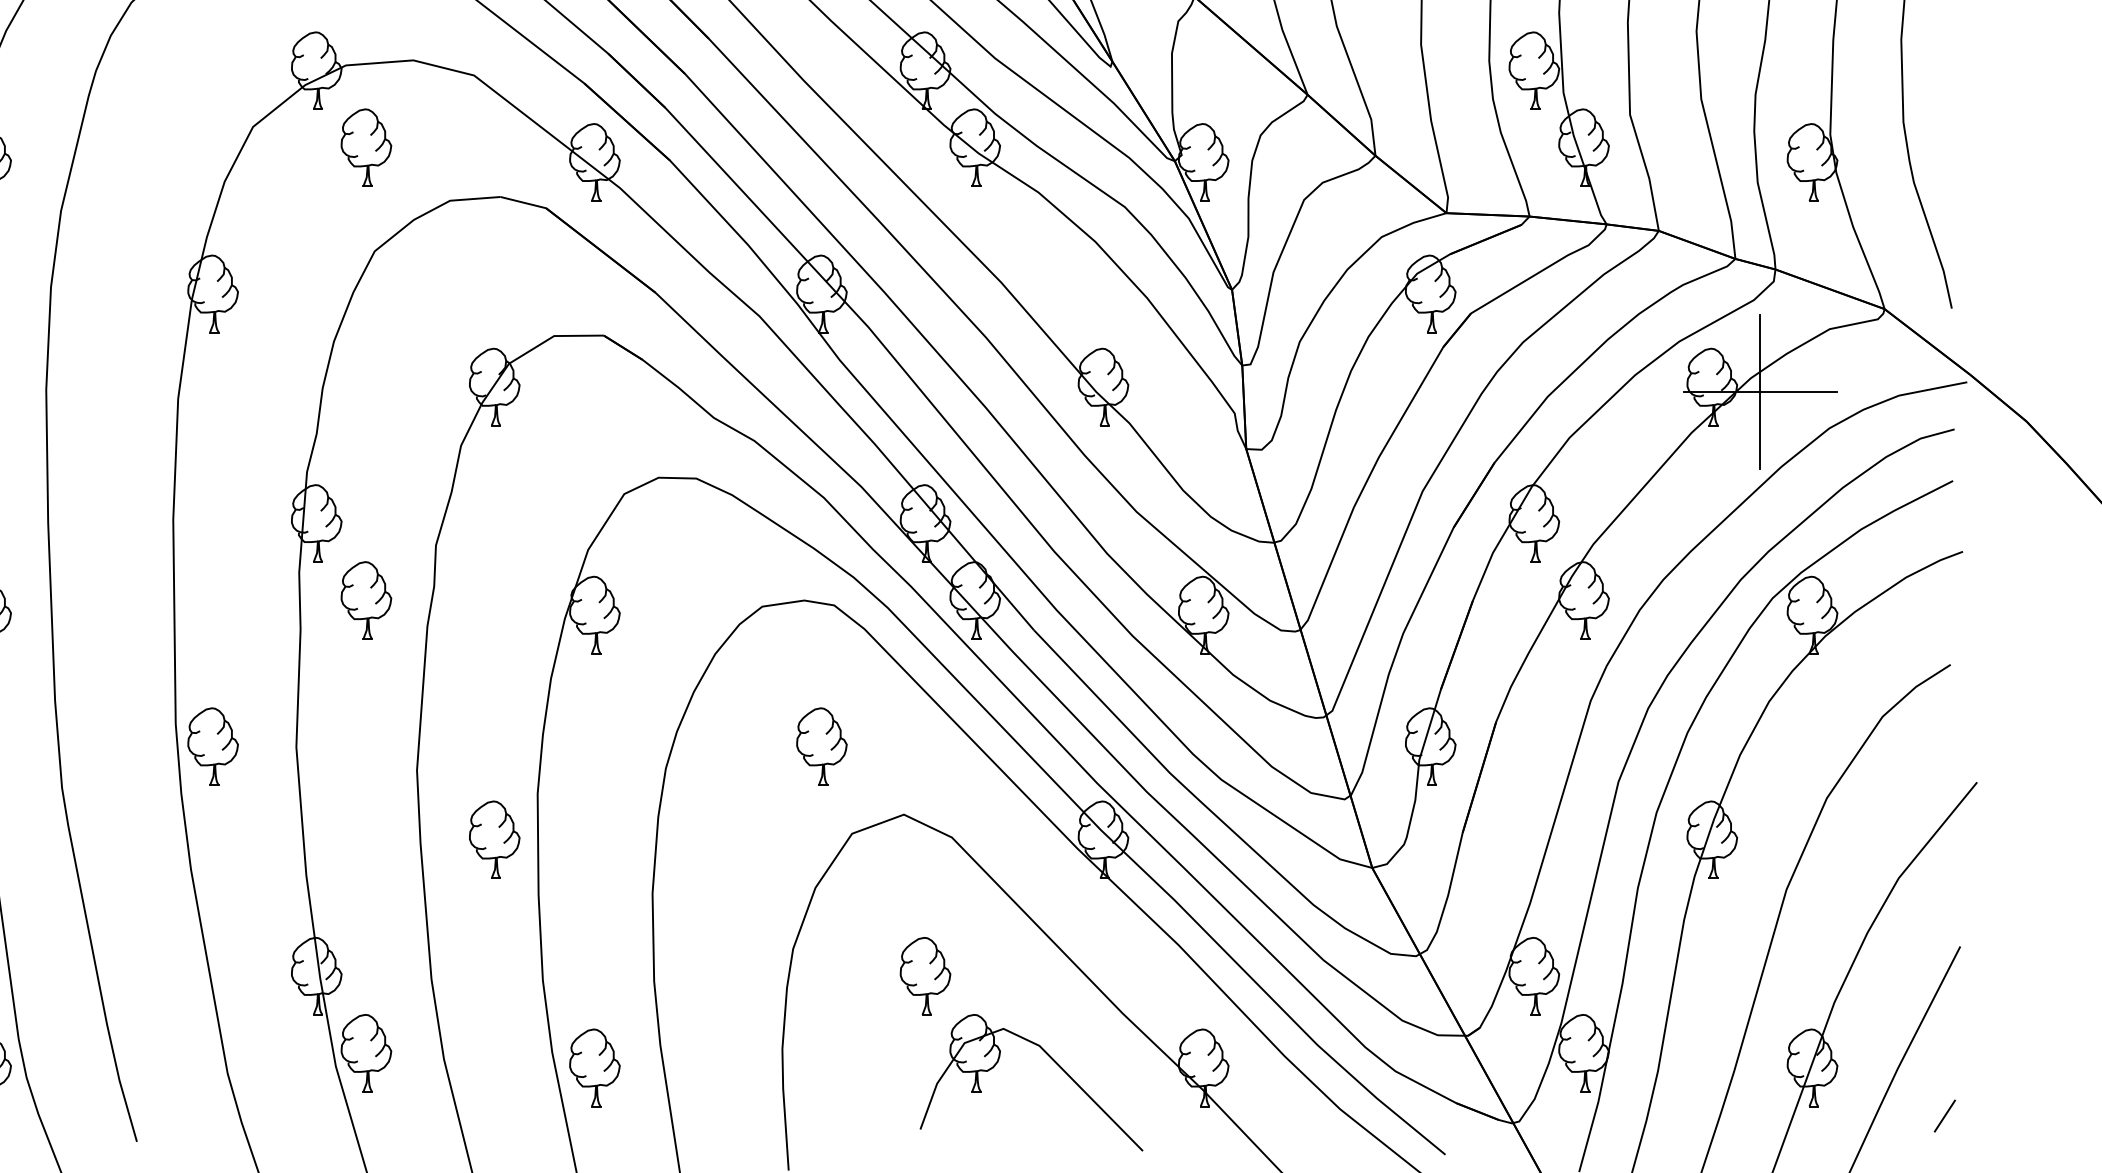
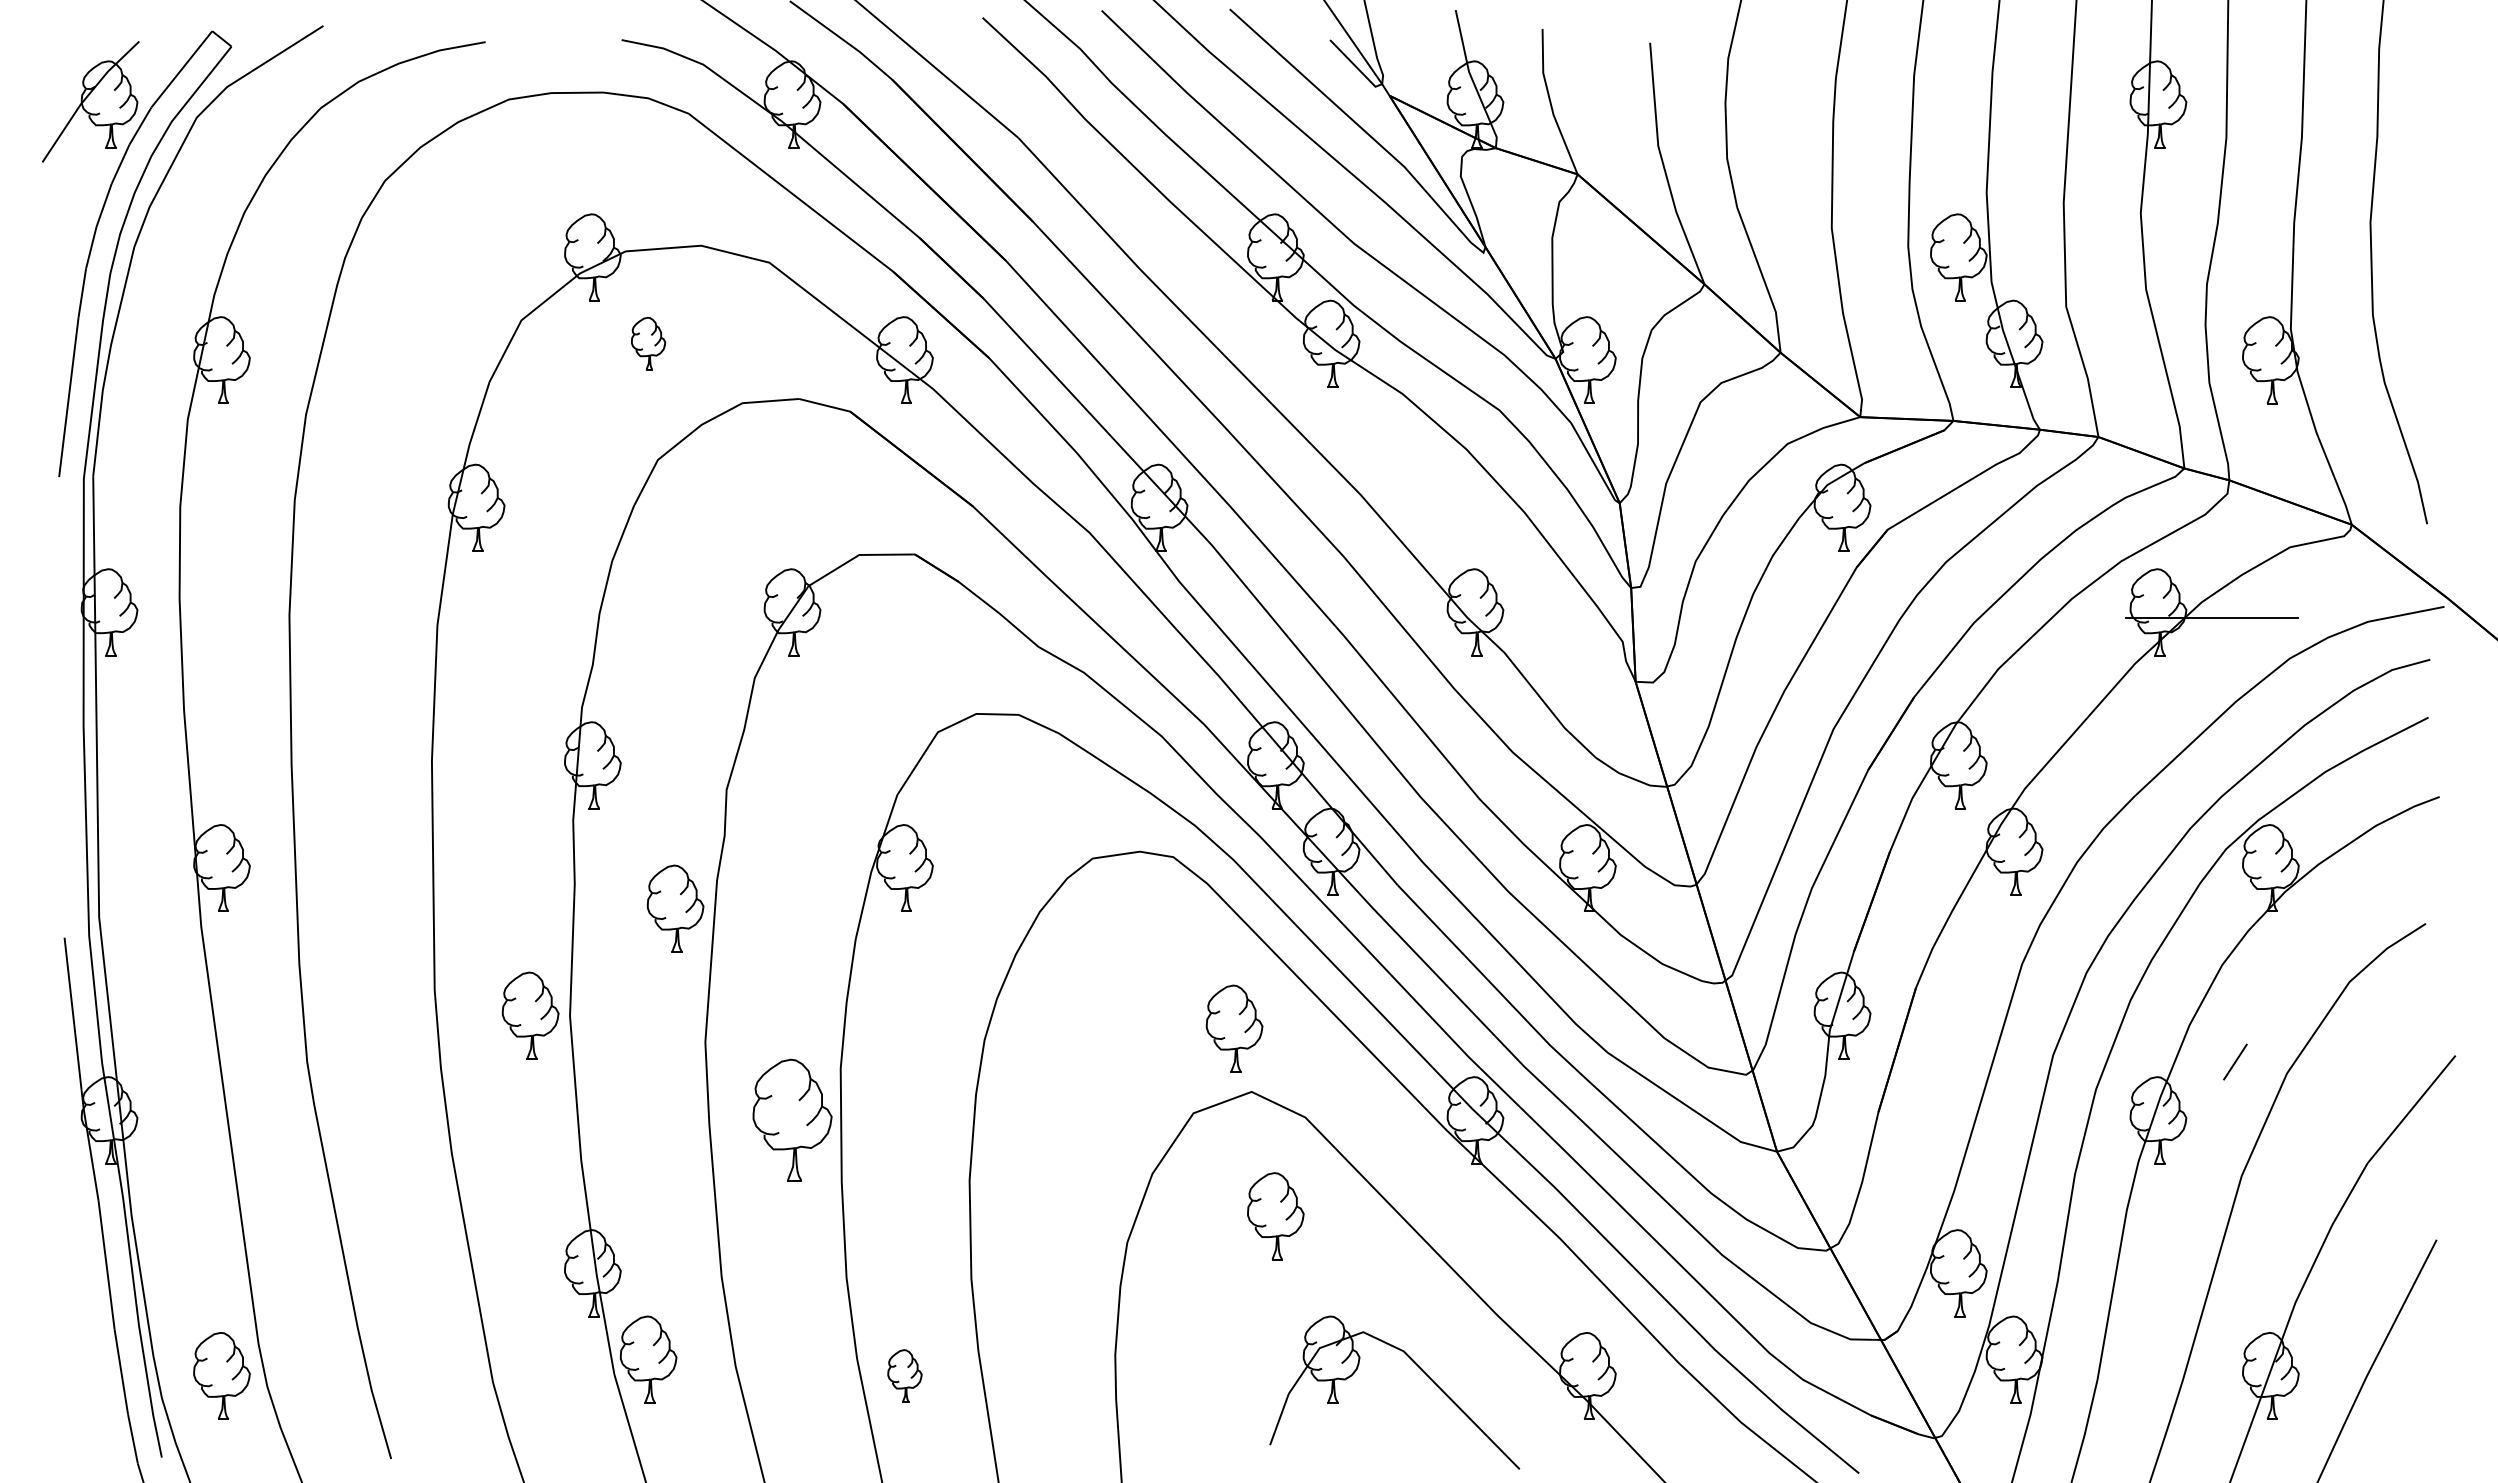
part: (366, 147) -> (648, 343), size x0.6
line: (1760, 391) -> (2212, 617), removed
part: (366, 600) -> (675, 908), moved
part: (213, 746) -> (530, 1015), moved
part: (821, 746) -> (1234, 1028), moved
part: (494, 840) -> (792, 1120), size x1.4
part: (925, 976) -> (1275, 1216), moved
part: (594, 1067) -> (904, 1375), size x0.6
line: (1944, 1115) -> (2235, 1061), moved

